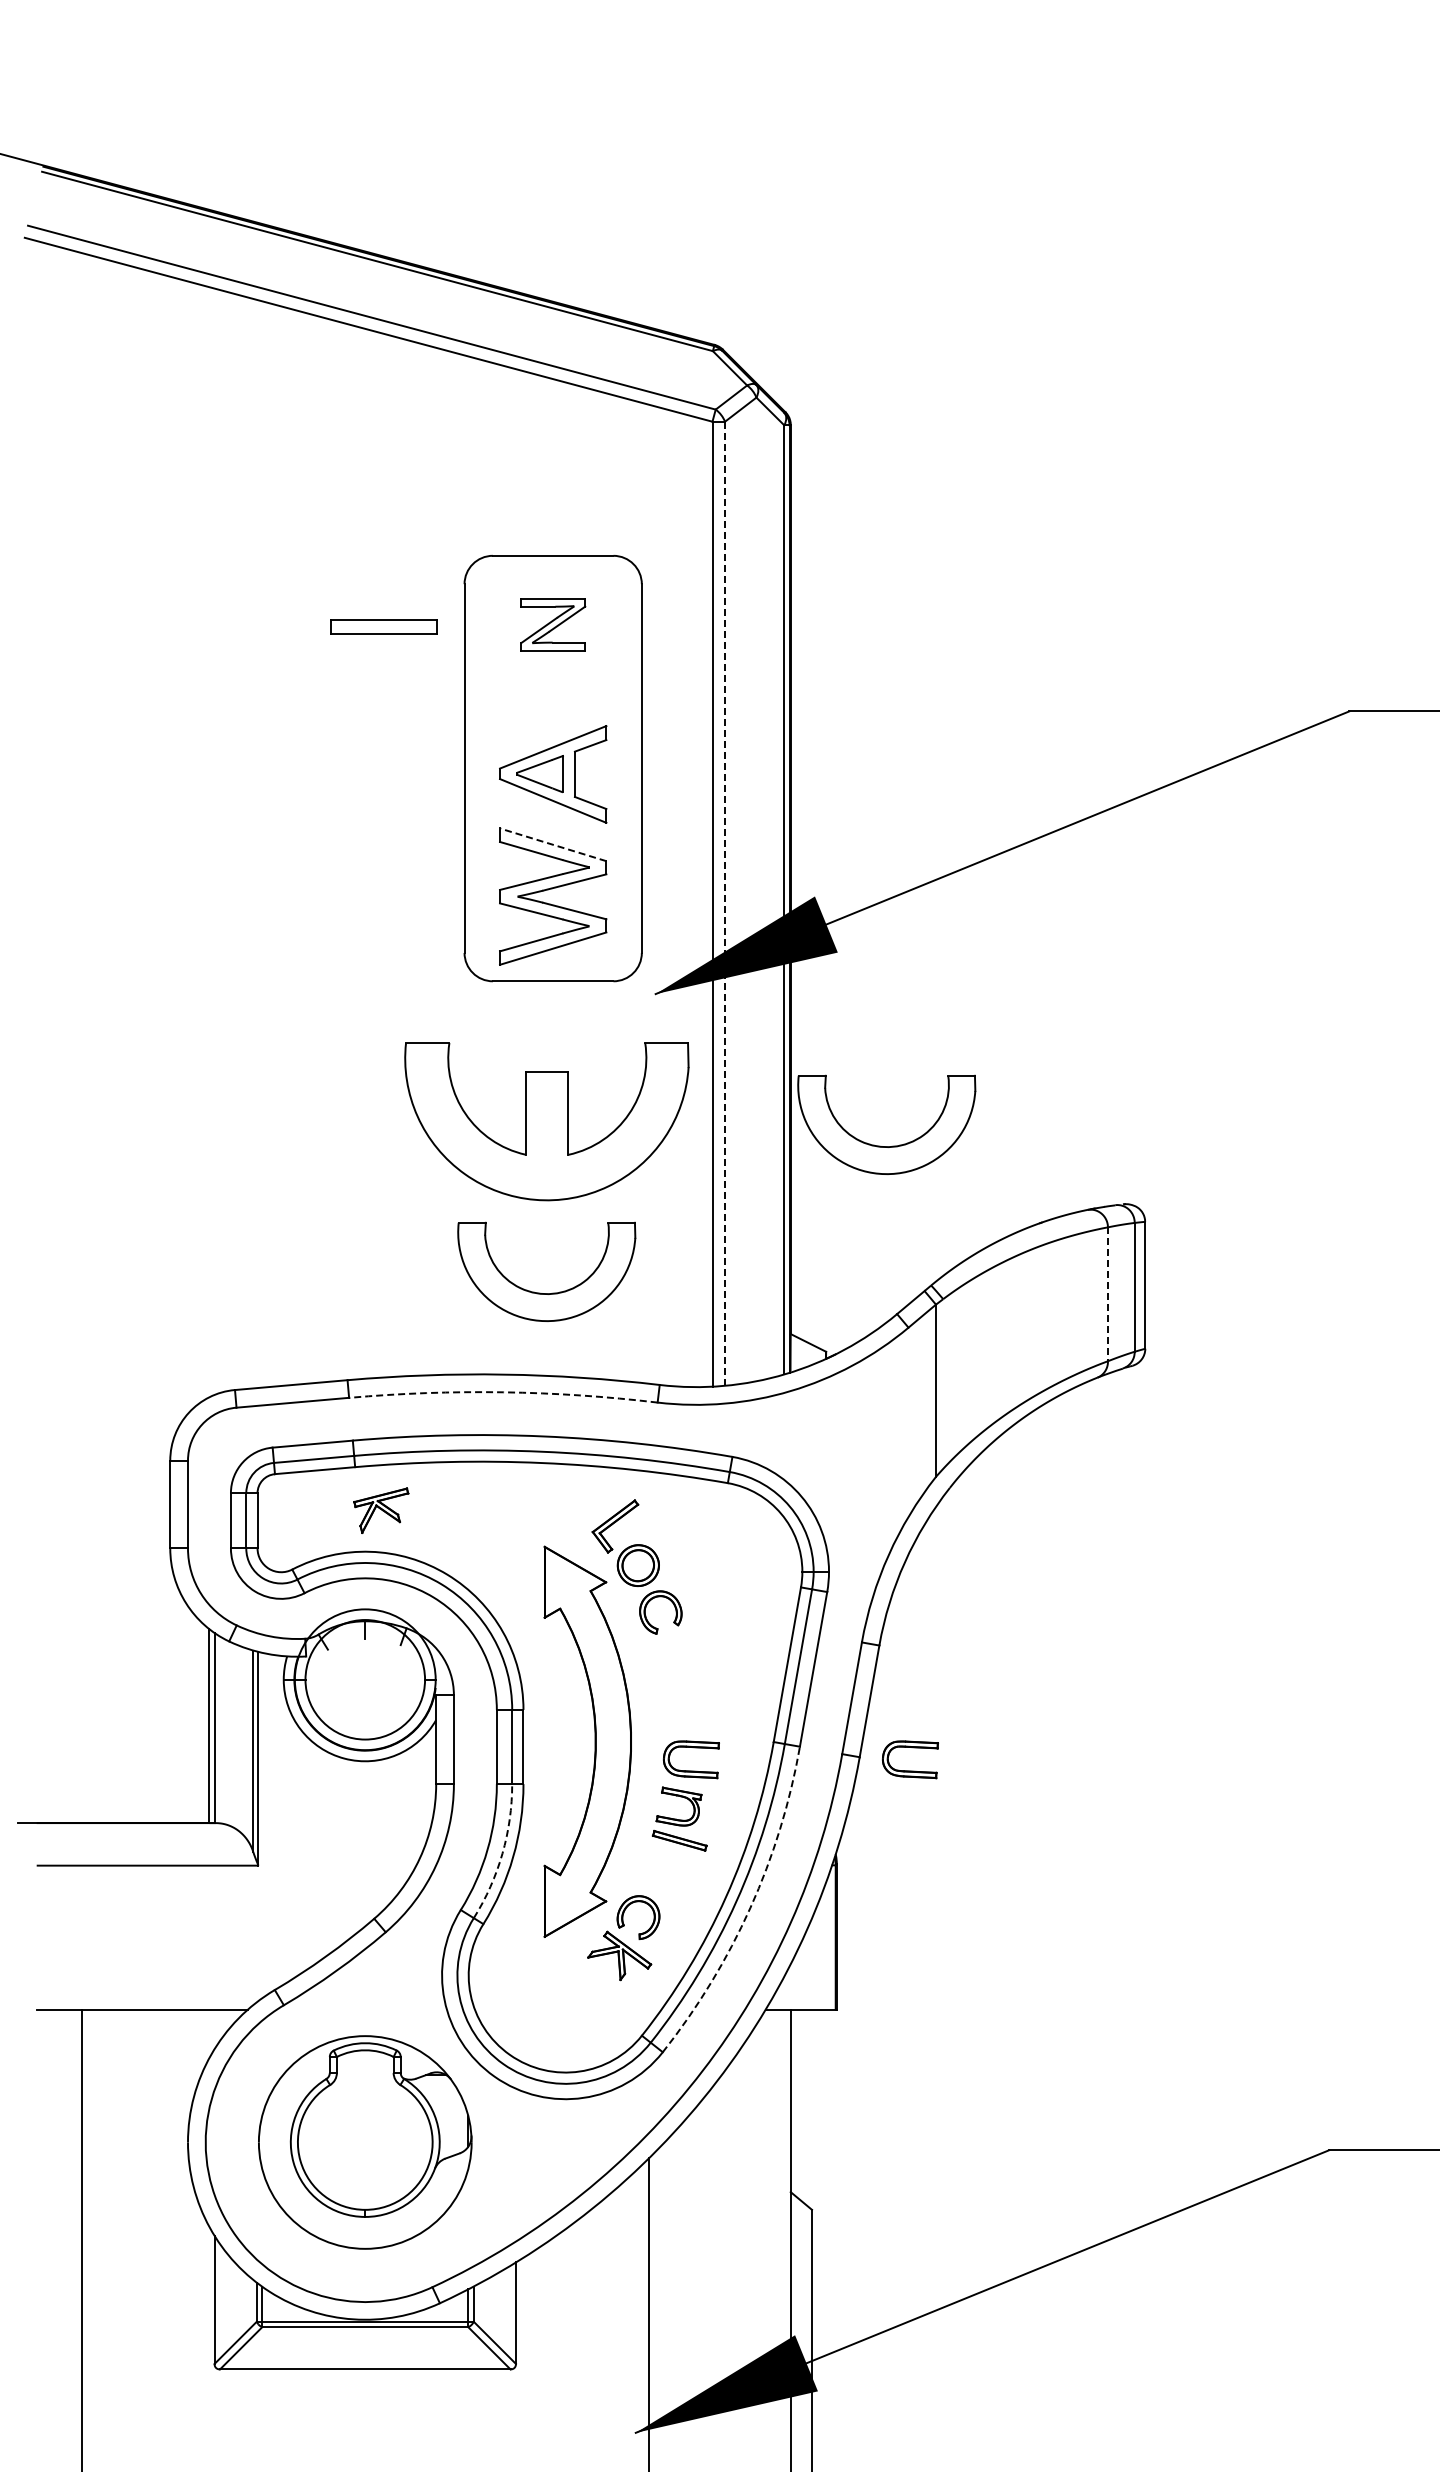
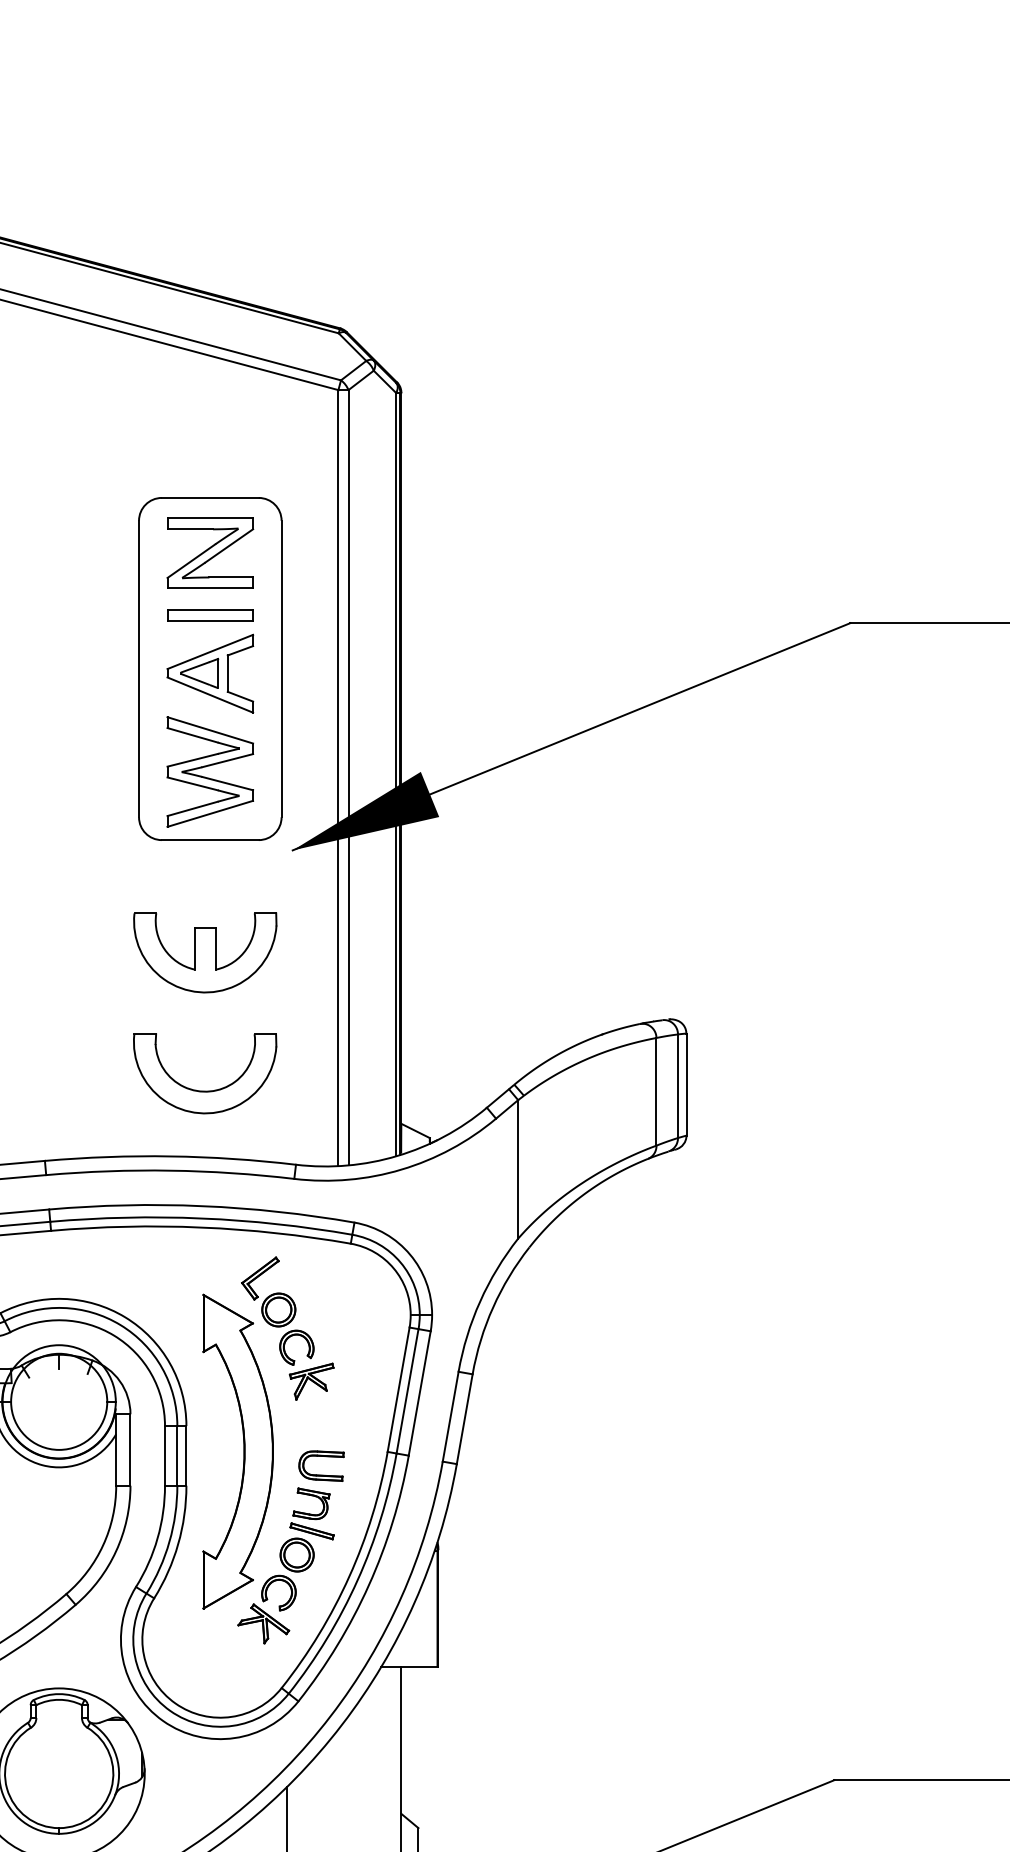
part: (553, 624) -> (210, 553), size x1.67
part: (383, 626) -> (209, 615), moved
line: (553, 844) -> (210, 730), dashed -> solid
line: (725, 903) -> (348, 777), dashed -> solid
part: (546, 1121) -> (204, 952), size x0.62
part: (880, 1145) -> (473, 972), removed
line: (1107, 1294) -> (656, 1091), dashed -> solid
arc: (503, 1392) -> (170, 1170), dashed -> solid
part: (381, 1510) -> (311, 1381), moved
part: (910, 1770) -> (497, 1474), removed
arc: (502, 1853) -> (169, 1541), dashed -> solid
part: (660, 1870) -> (296, 1555), added
arc: (750, 1907) -> (368, 1584), dashed -> solid

